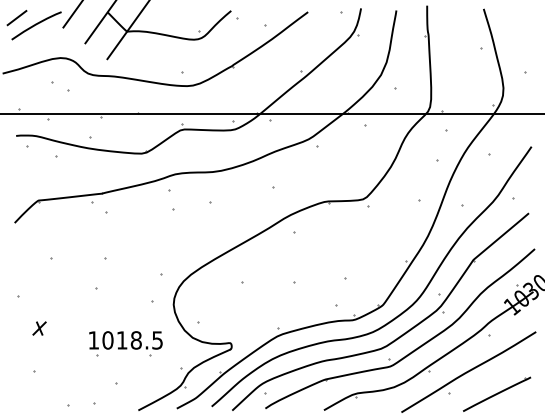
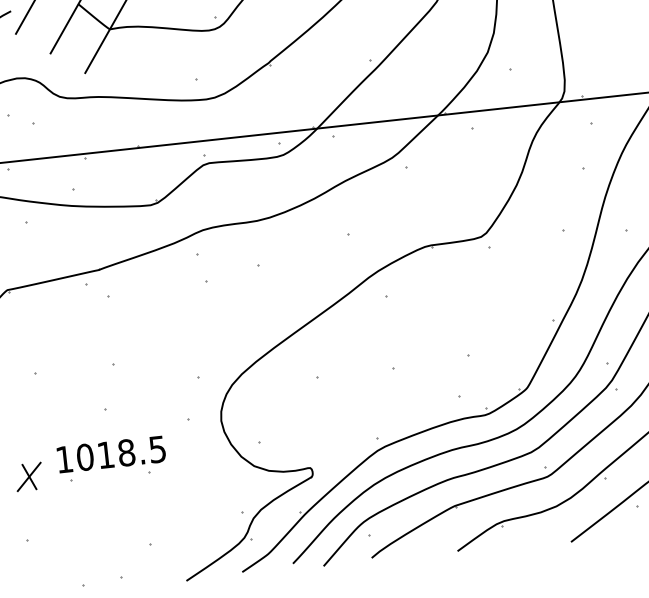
part: (39, 328) -> (29, 476), size x1.43
part: (125, 343) -> (111, 459), moved

